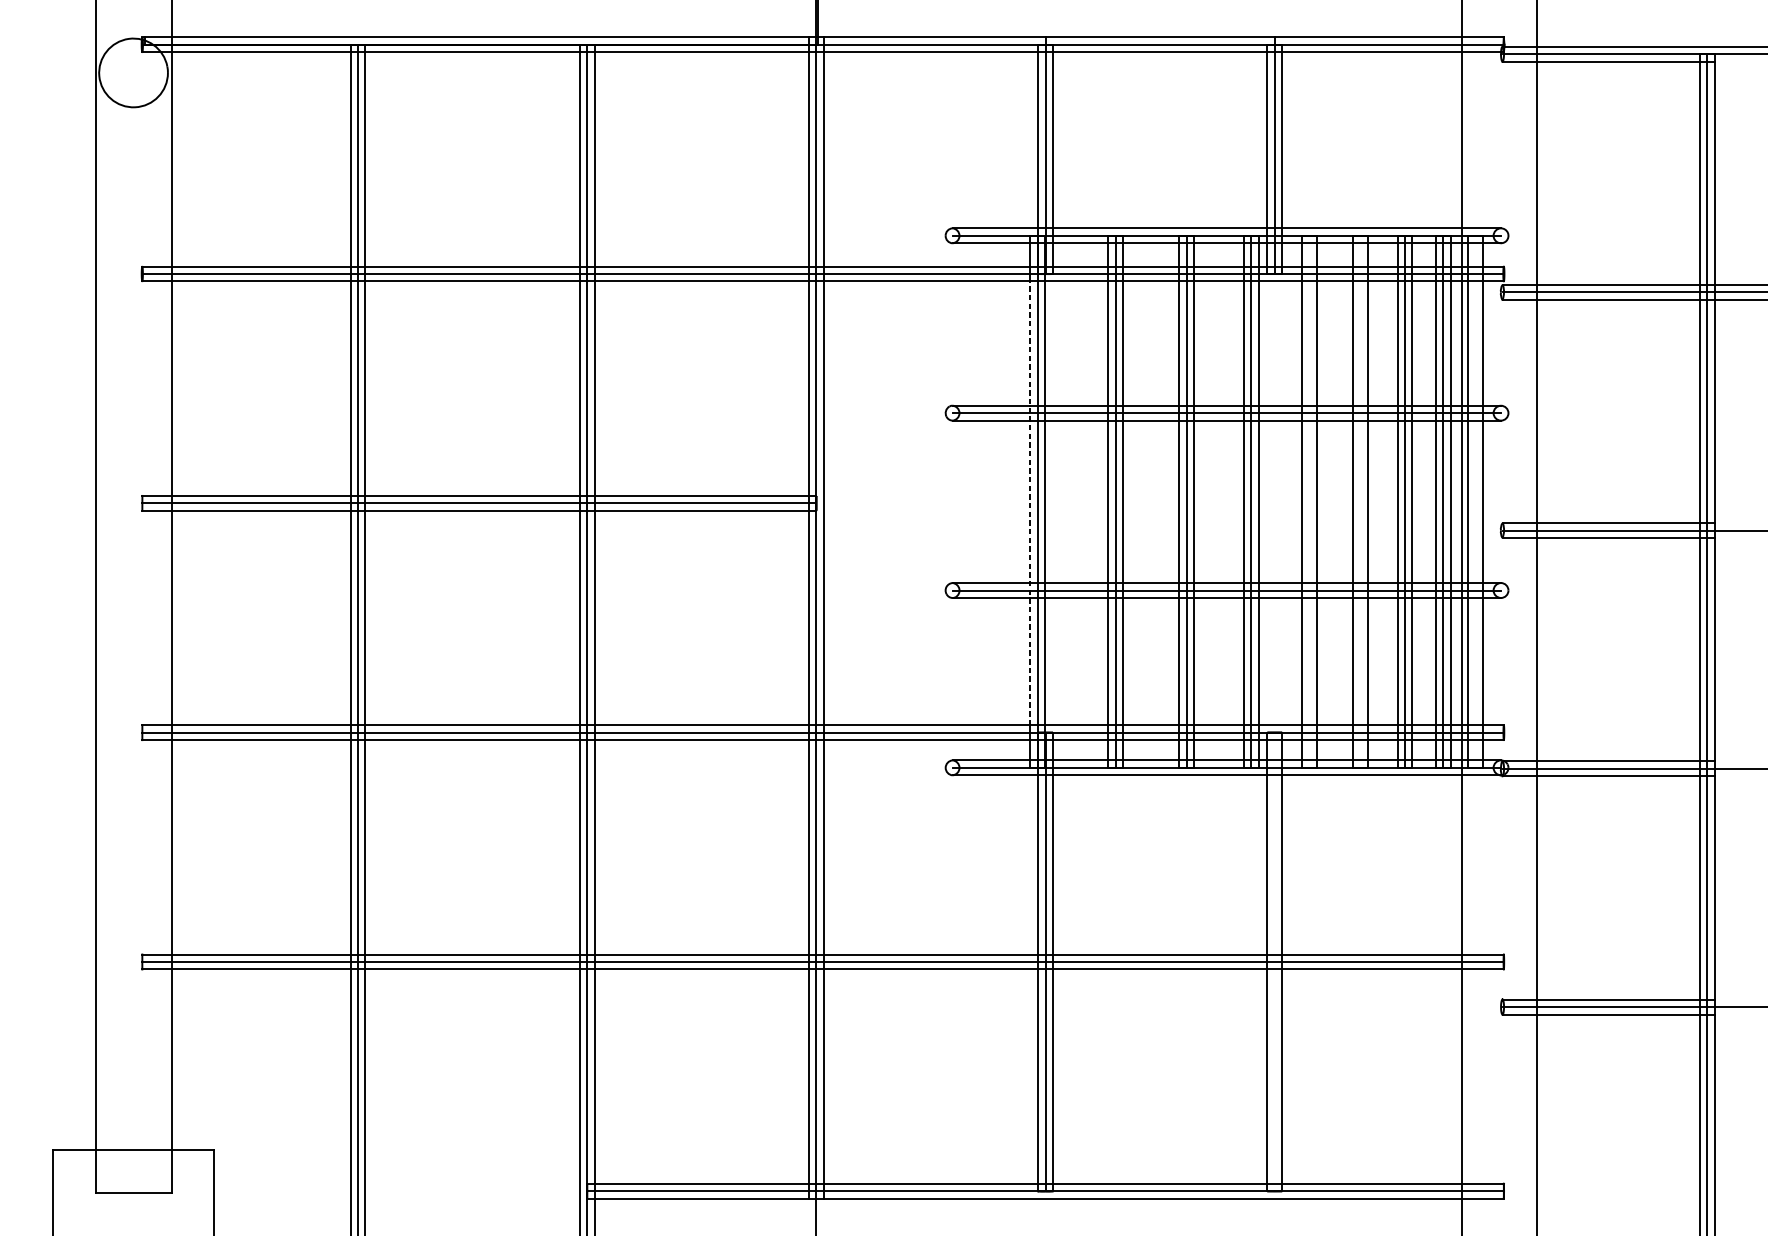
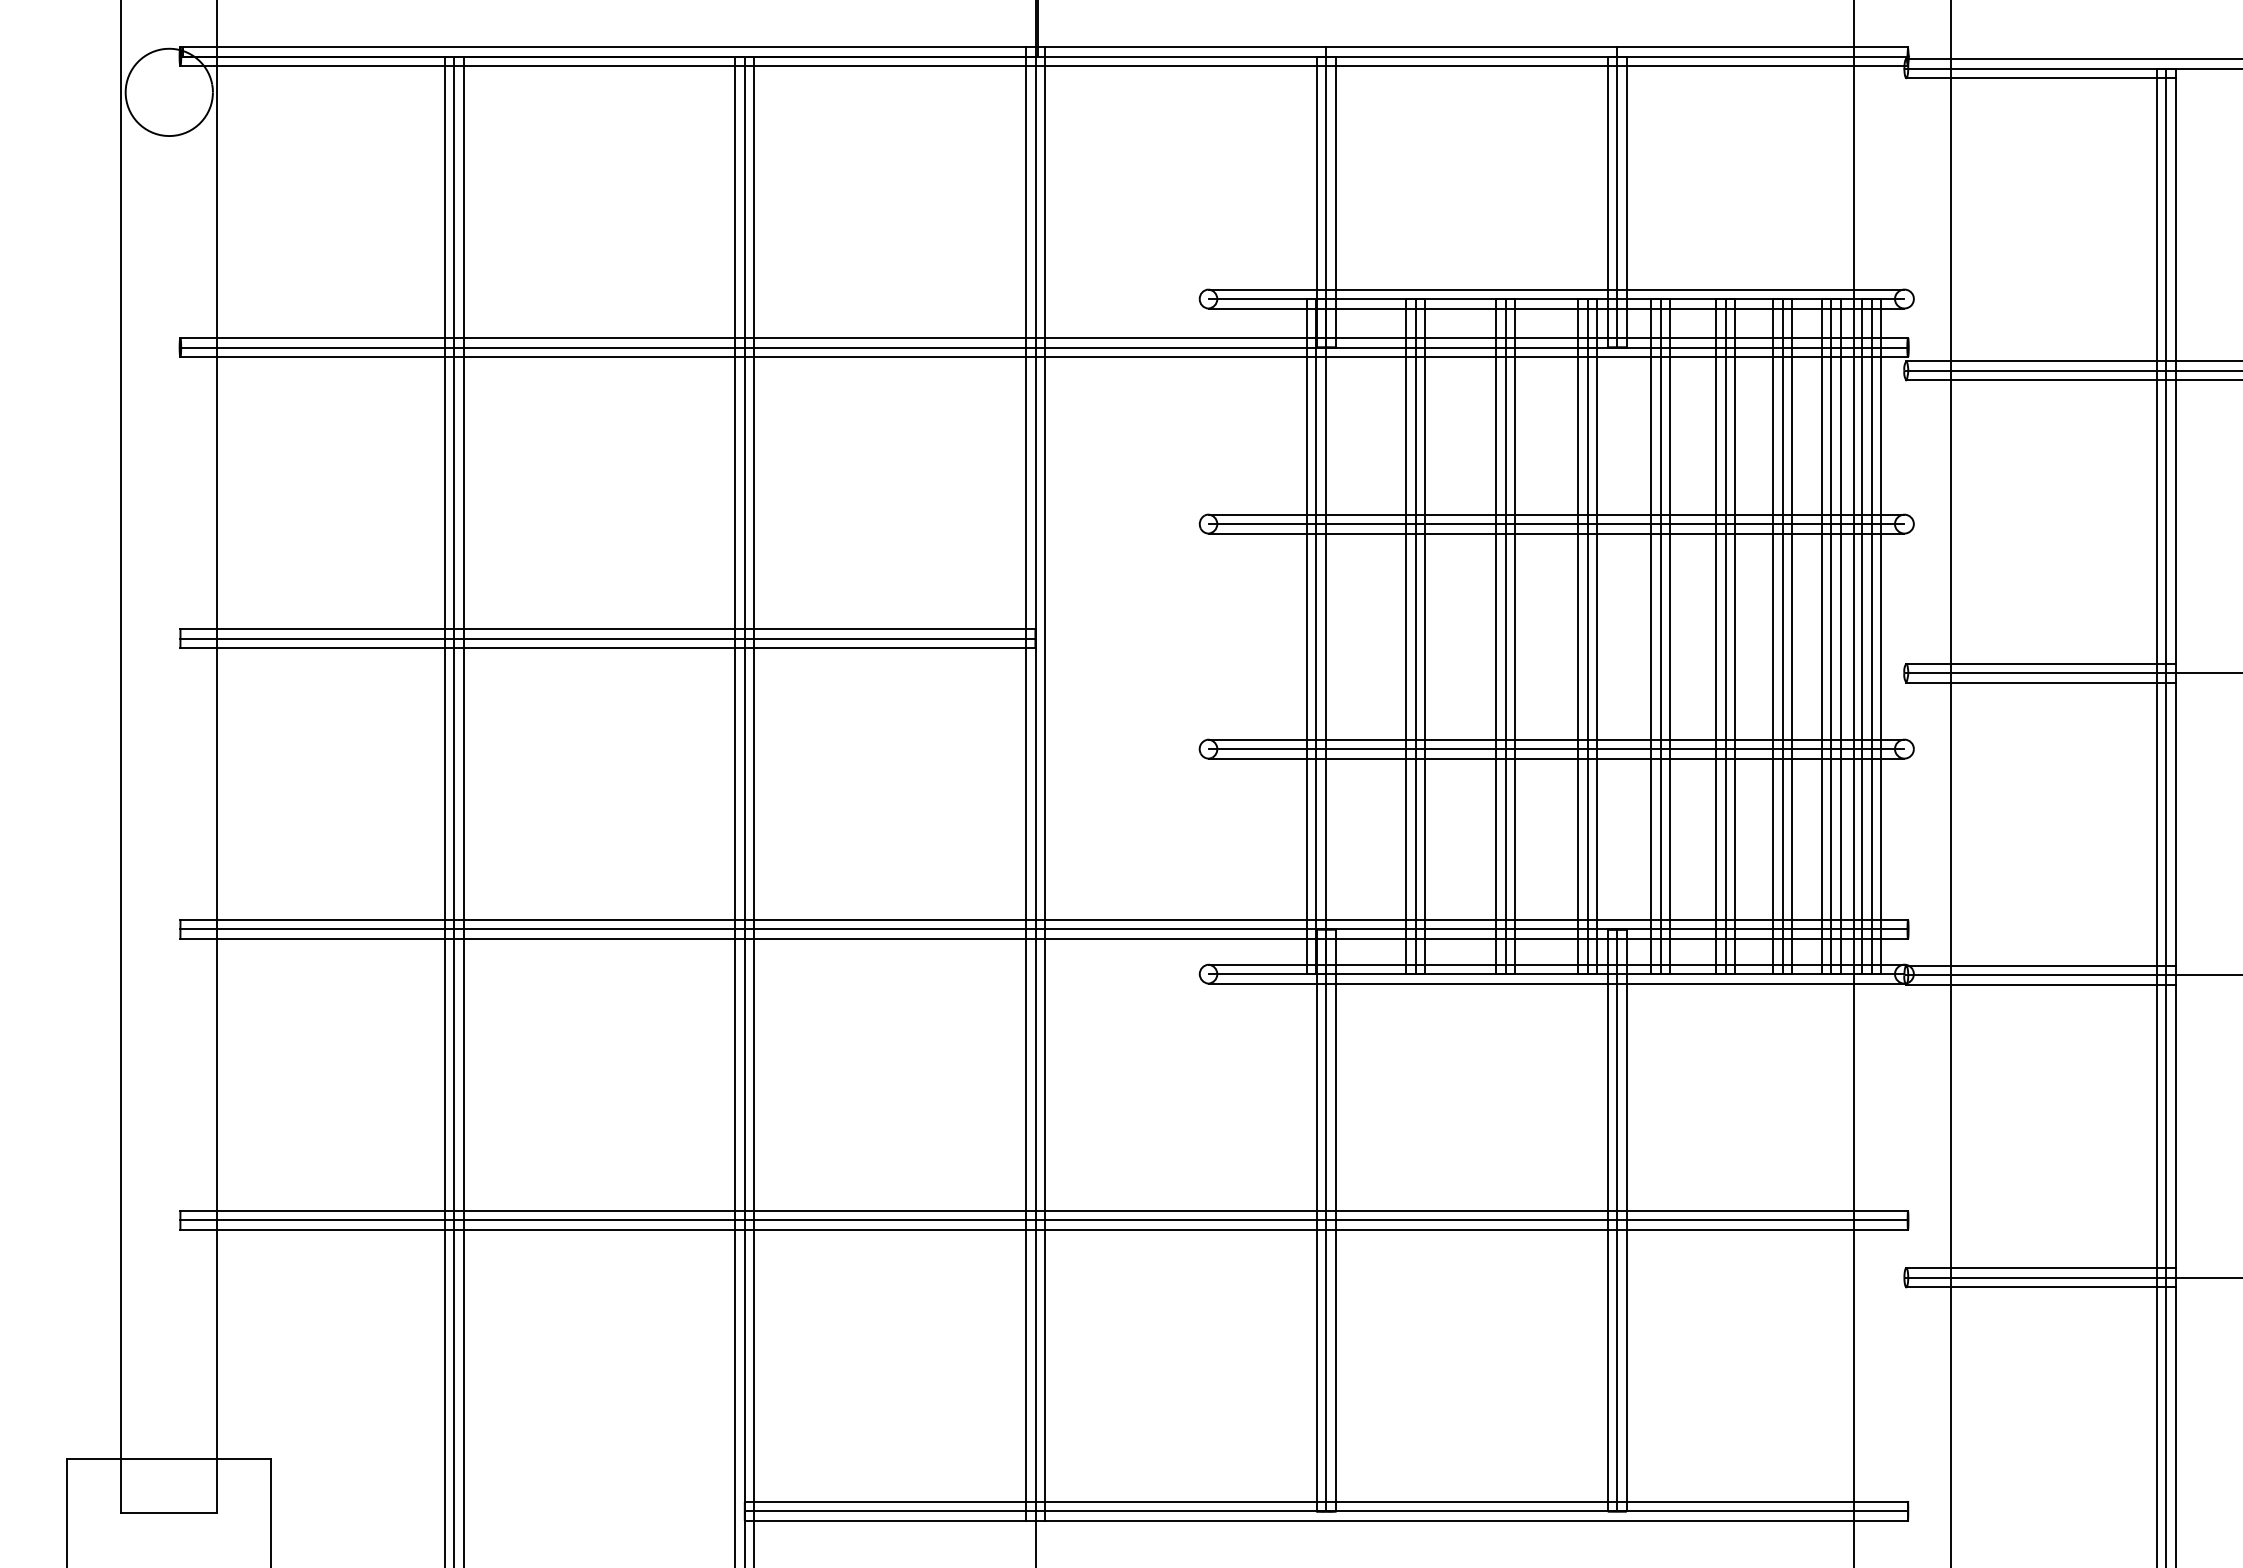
line: (1308, 501) -> (1660, 636), added
line: (1360, 501) -> (1725, 636), added
line: (1475, 501) -> (1871, 636), added
line: (1029, 503) -> (1306, 638), dashed -> solid
line: (1274, 962) -> (1617, 1220), added

